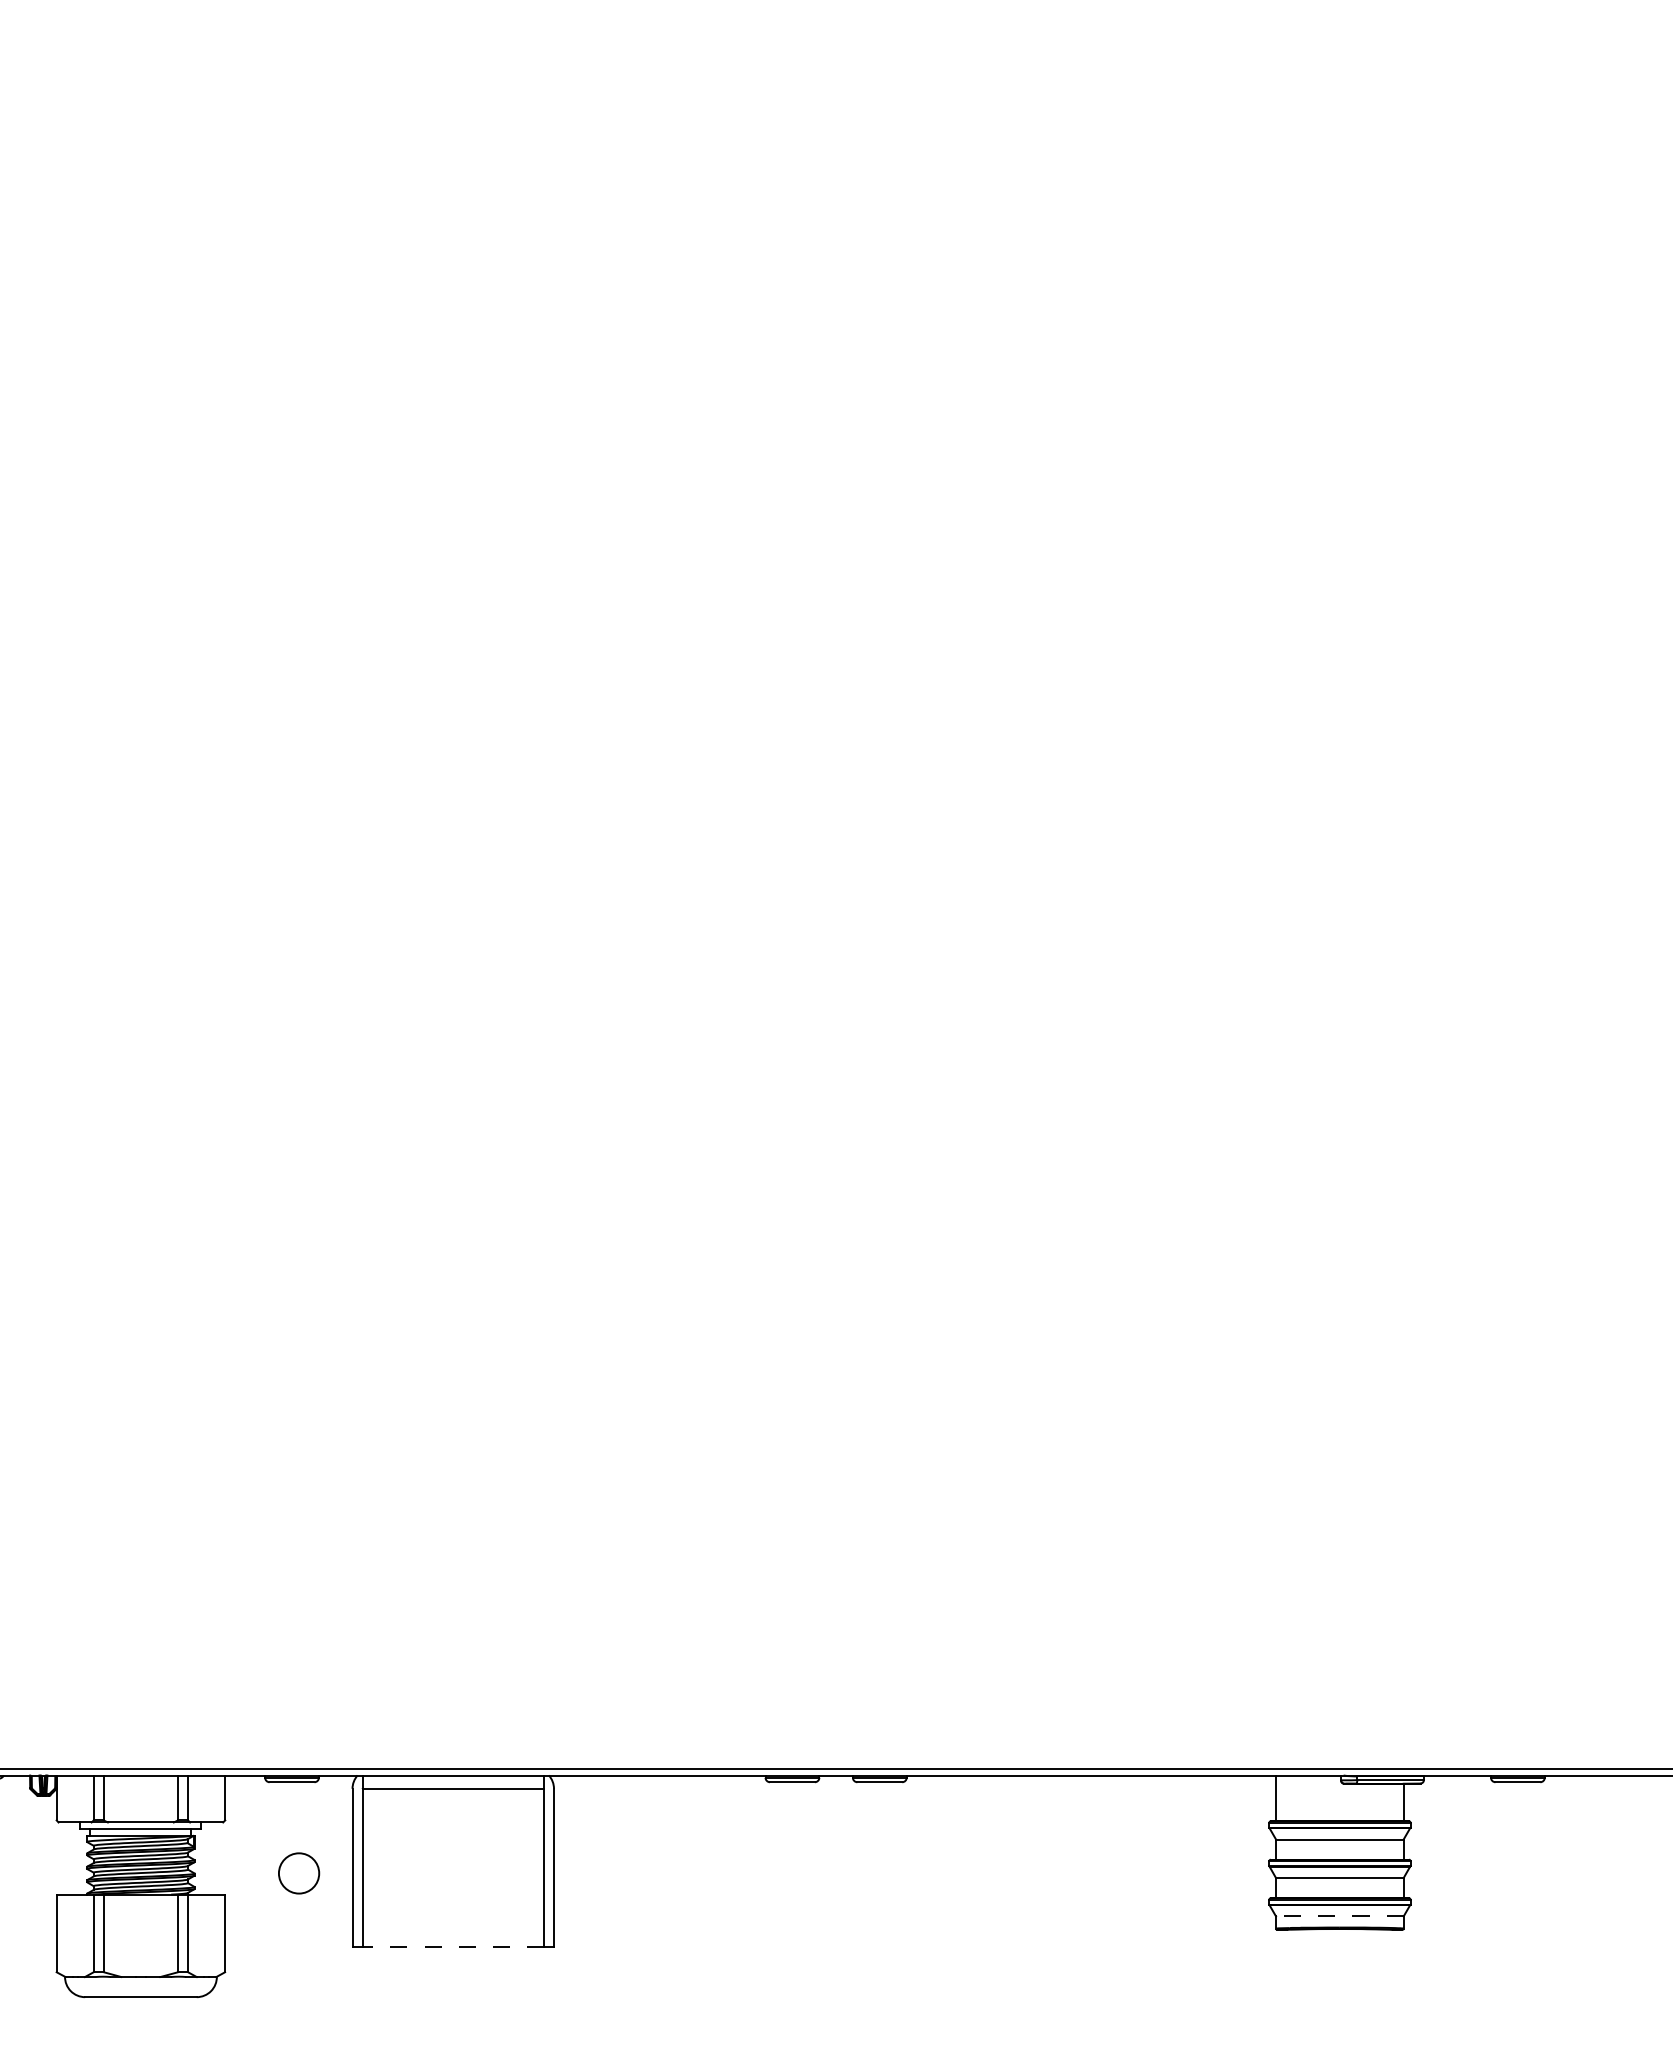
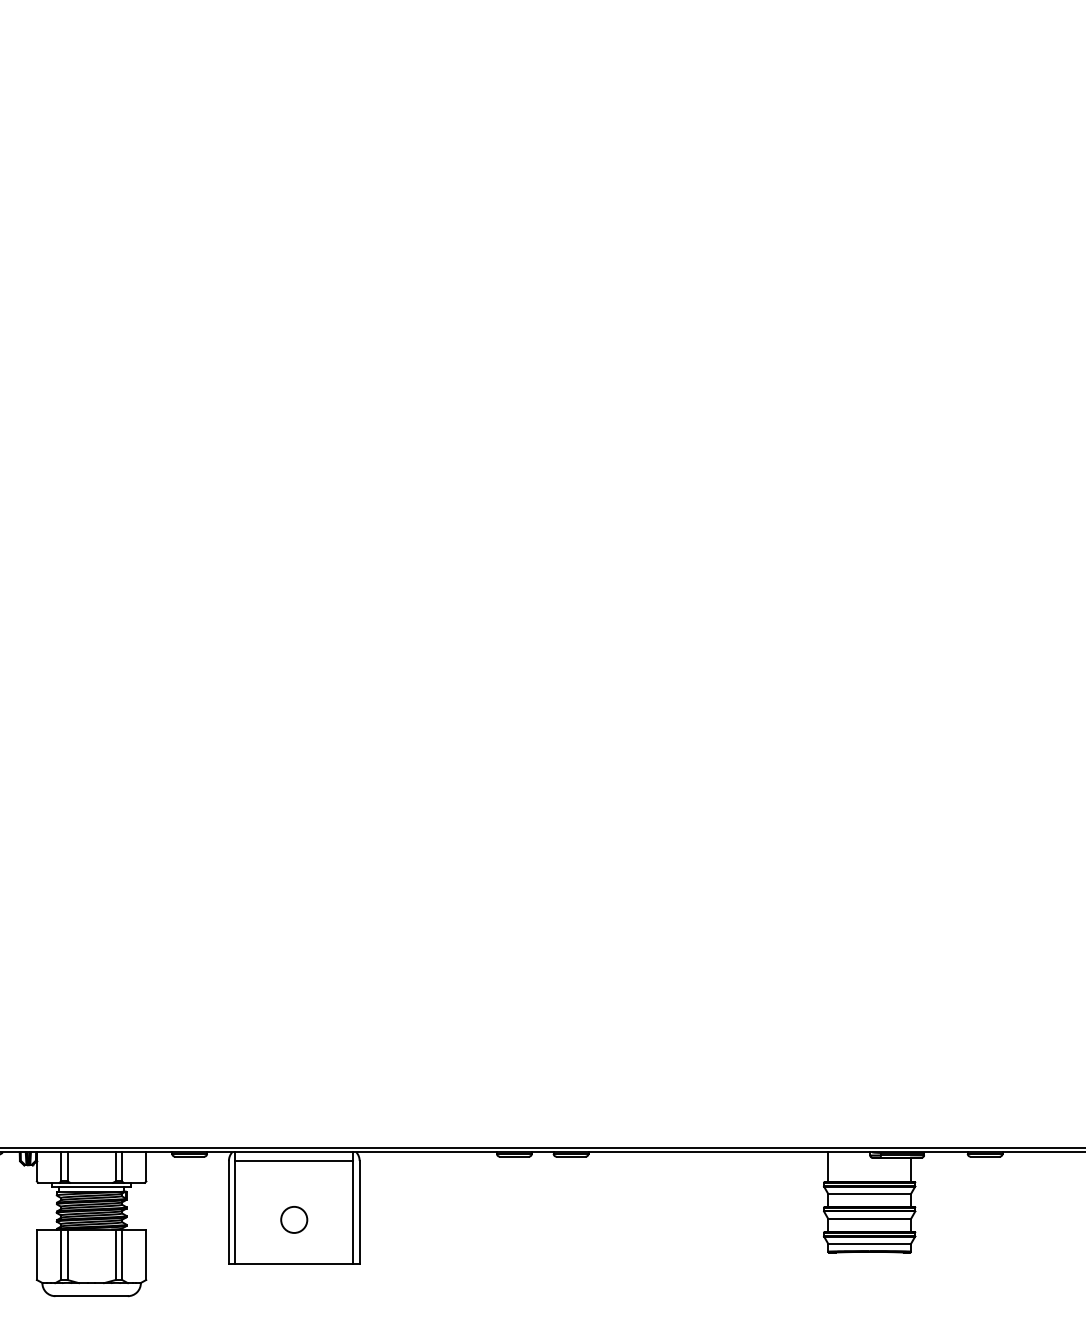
circle: (299, 1872) -> (294, 1219), moved
line: (1339, 1915) -> (869, 1243), dashed -> solid
line: (453, 1946) -> (294, 1263), dashed -> solid

